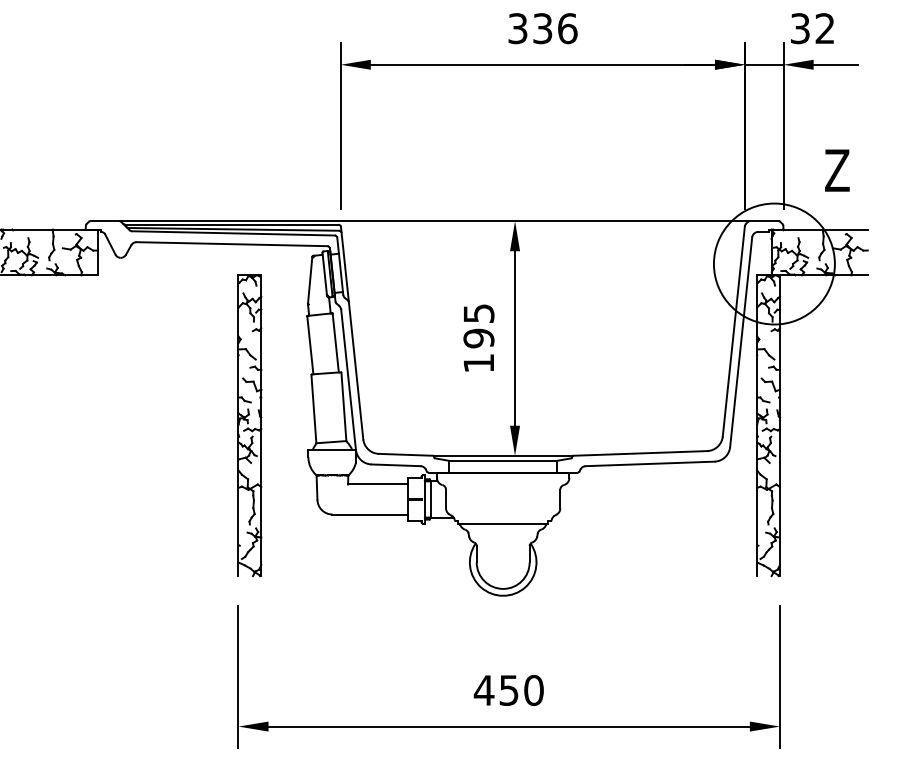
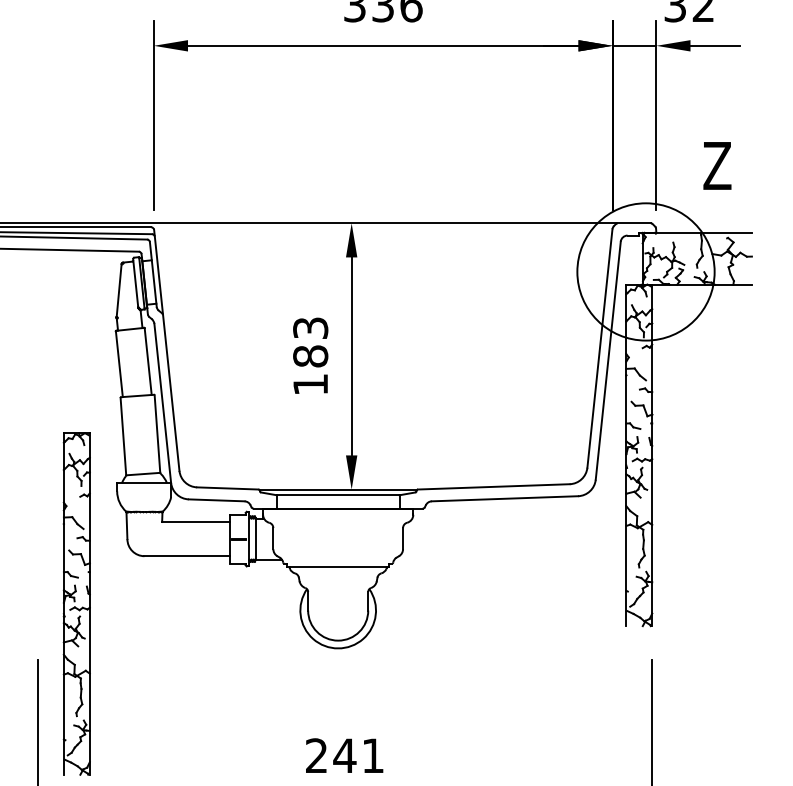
text: (478, 326) -> (310, 342), 195 -> 183
part: (249, 425) -> (76, 603), moved
text: (508, 690) -> (344, 755), 450 -> 241

